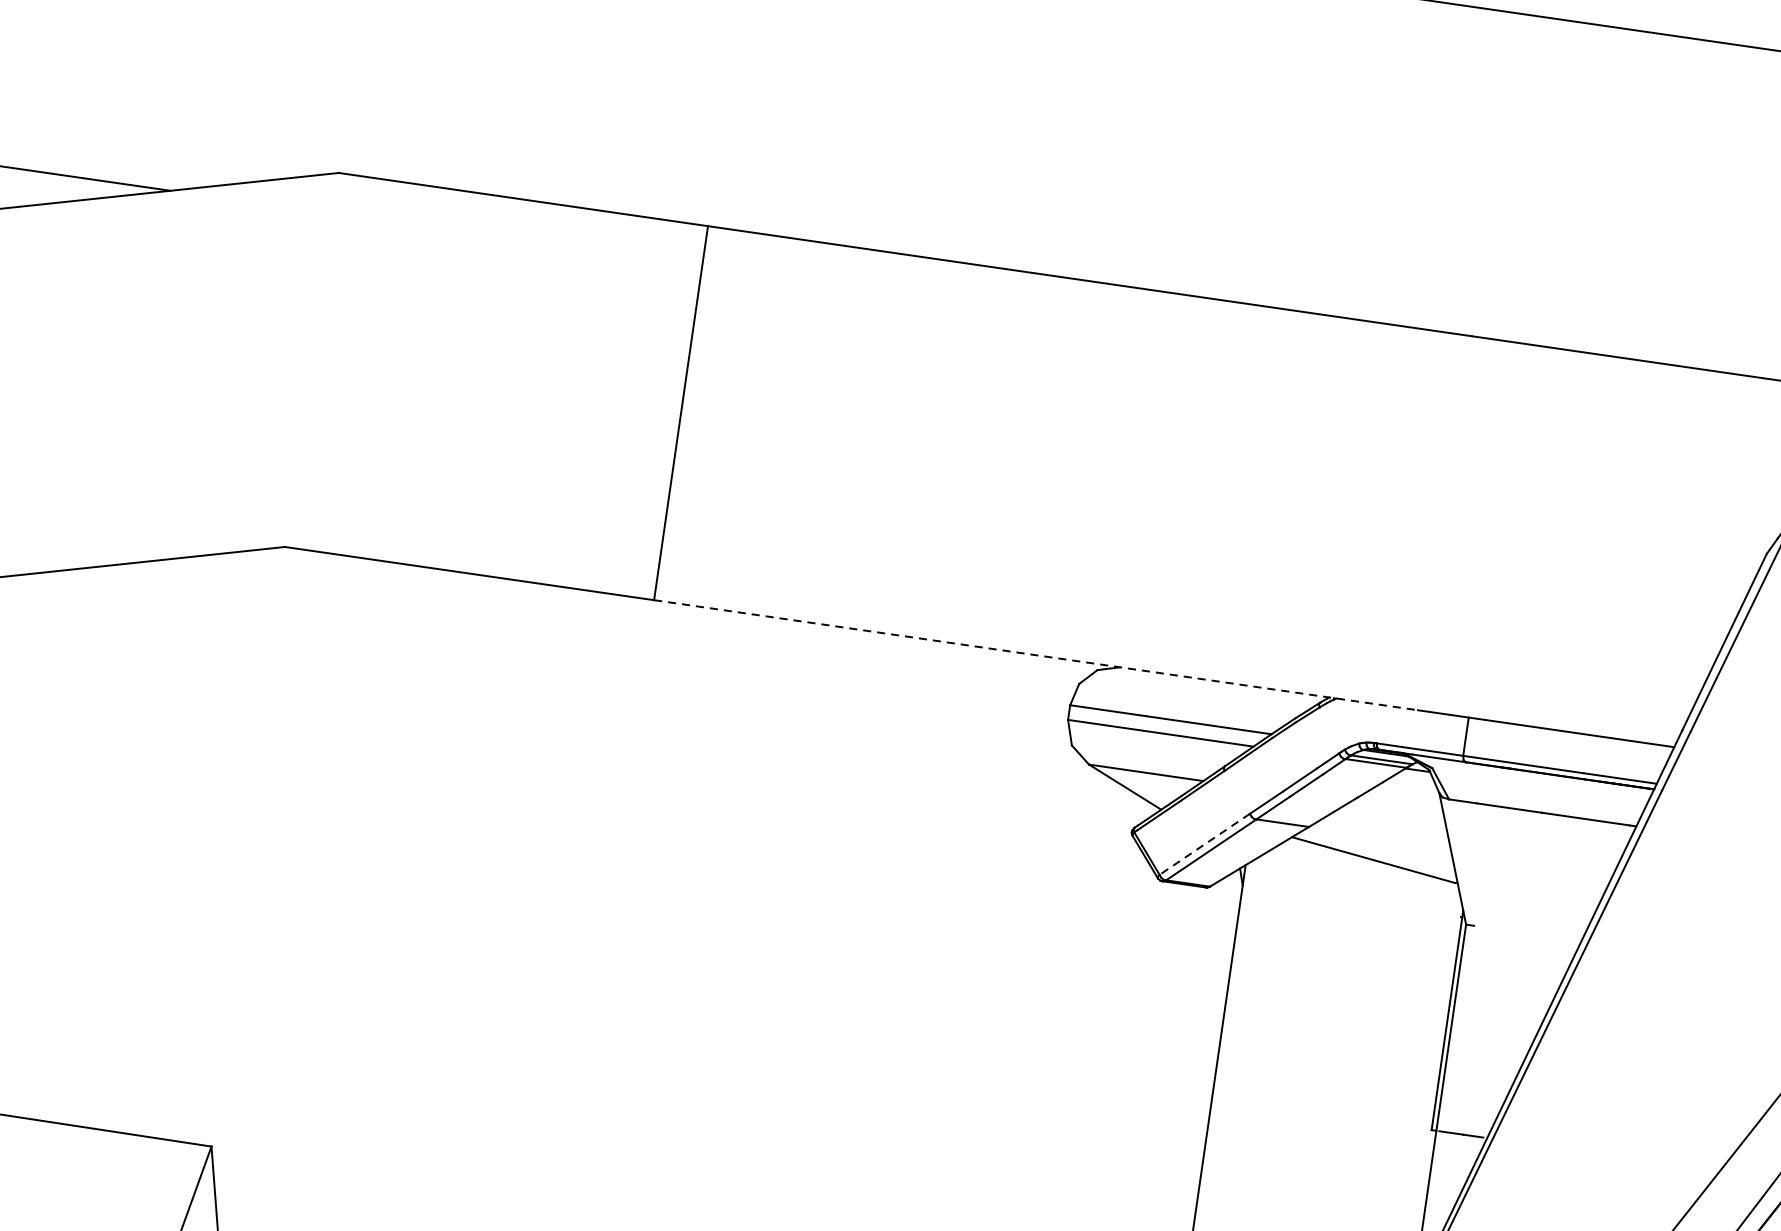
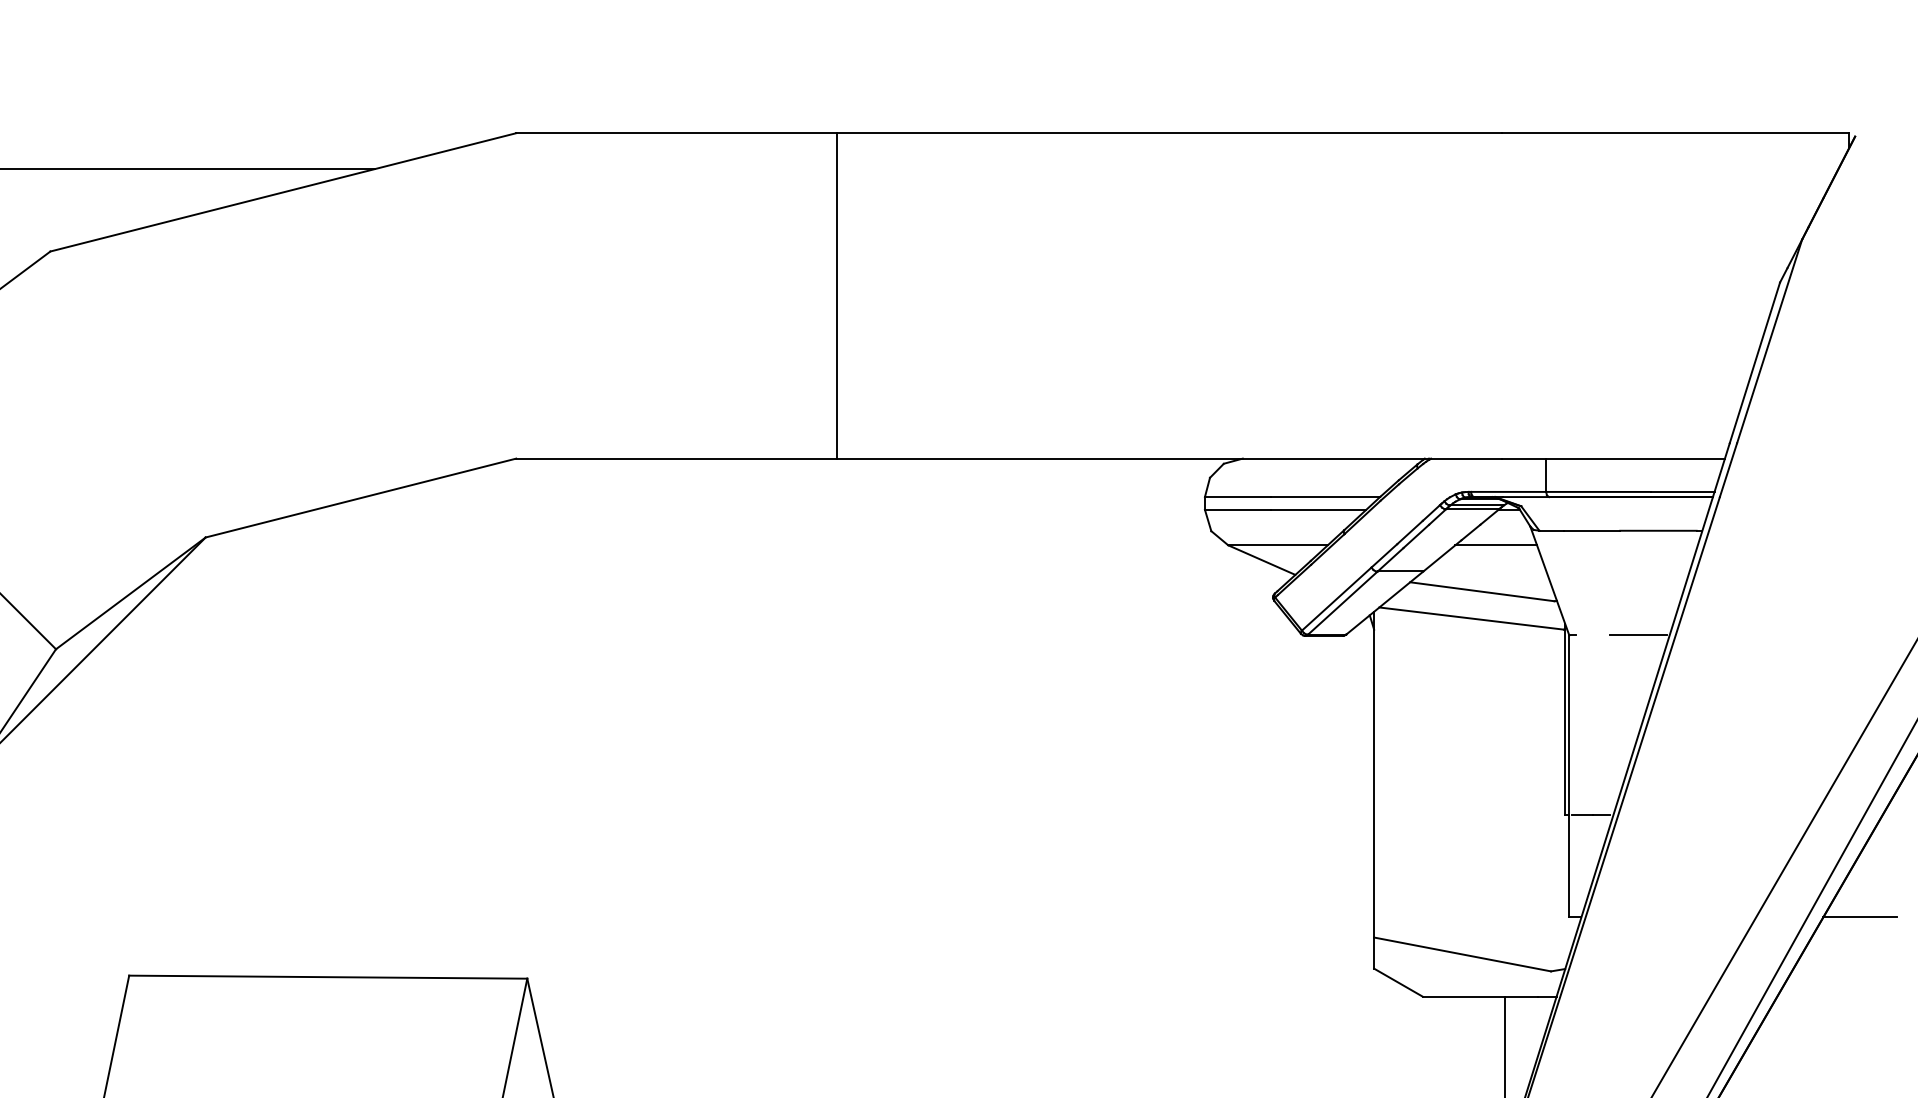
line: (1037, 655) -> (1170, 458), dashed -> solid
line: (1397, 809) -> (1496, 545), added
line: (1204, 844) -> (1336, 599), dashed -> solid
line: (1356, 888) -> (1471, 618), added
line: (1545, 936) -> (1638, 635), added

